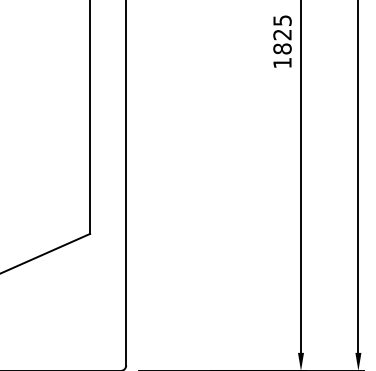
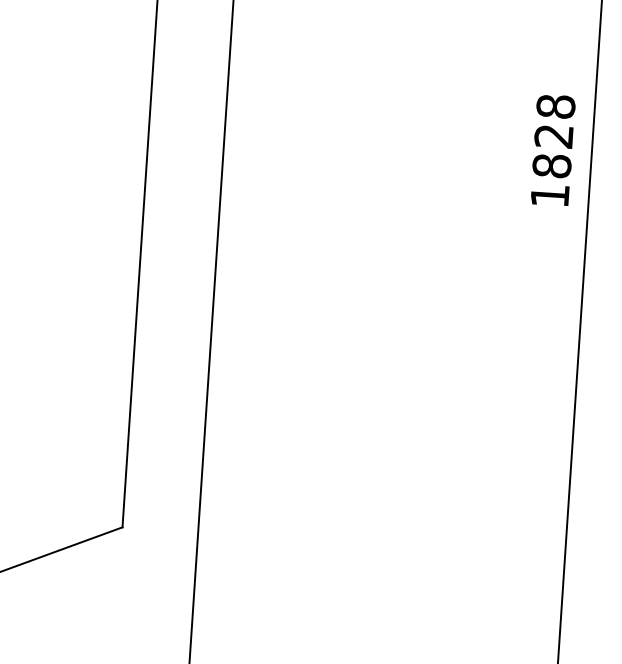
text: (282, 20) -> (555, 106), 1825 -> 1828

